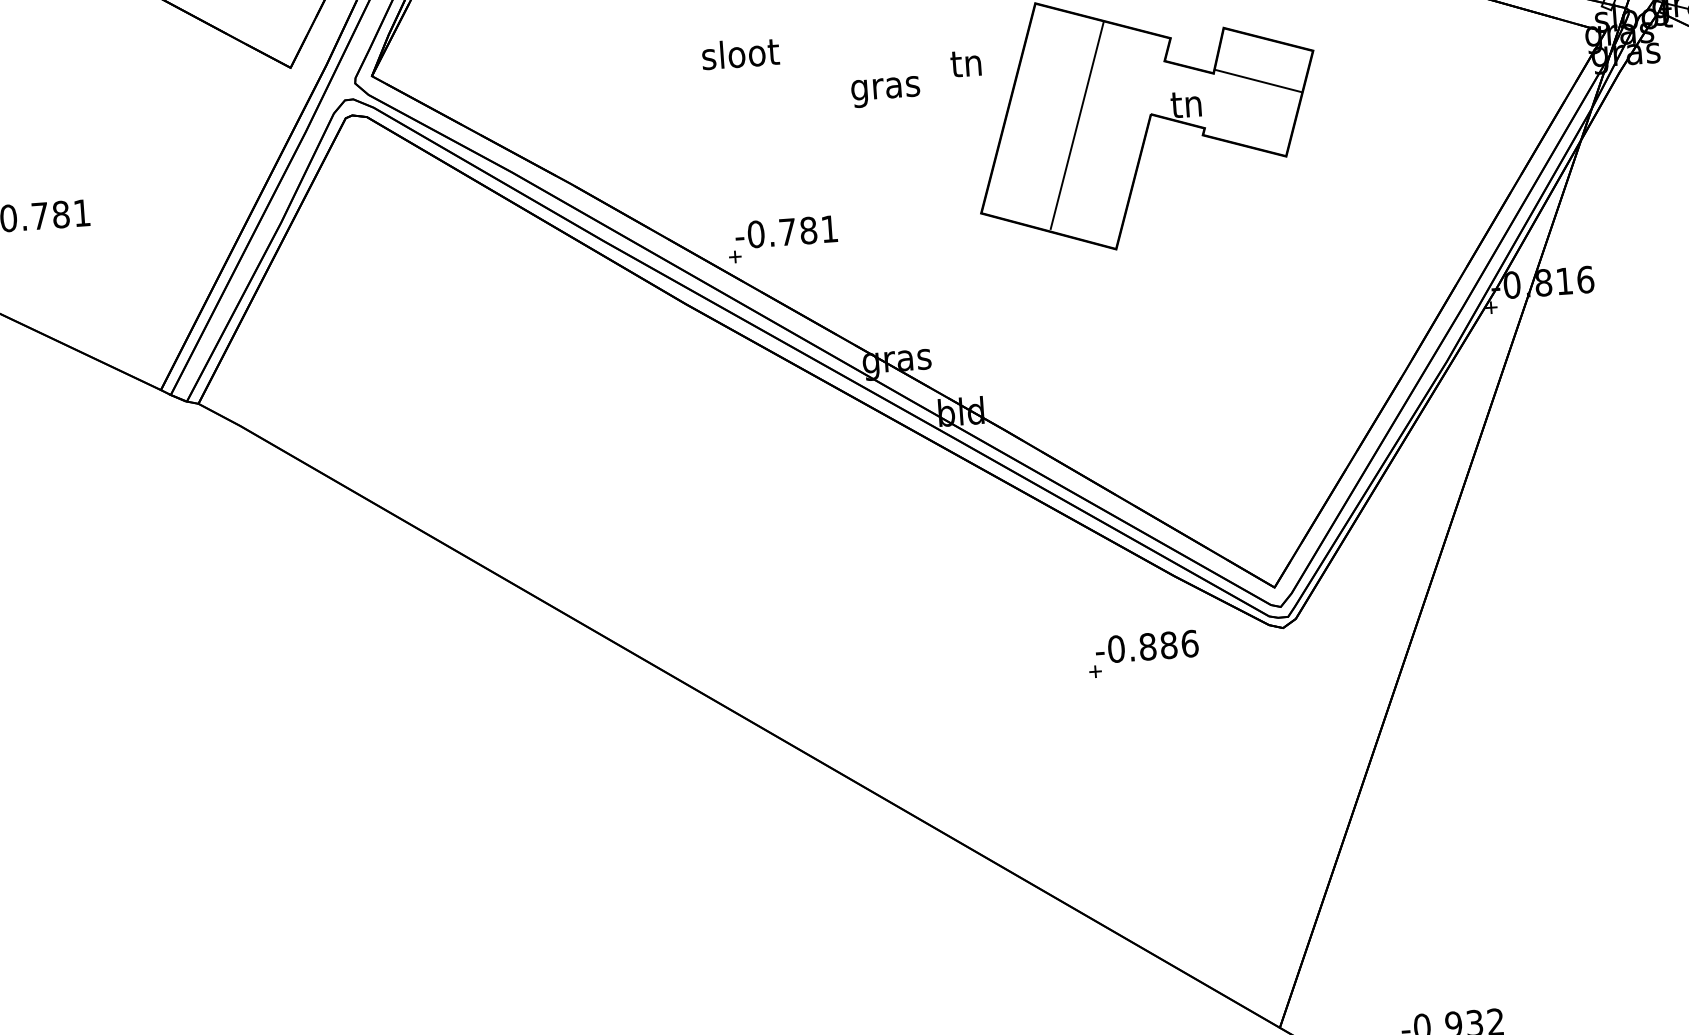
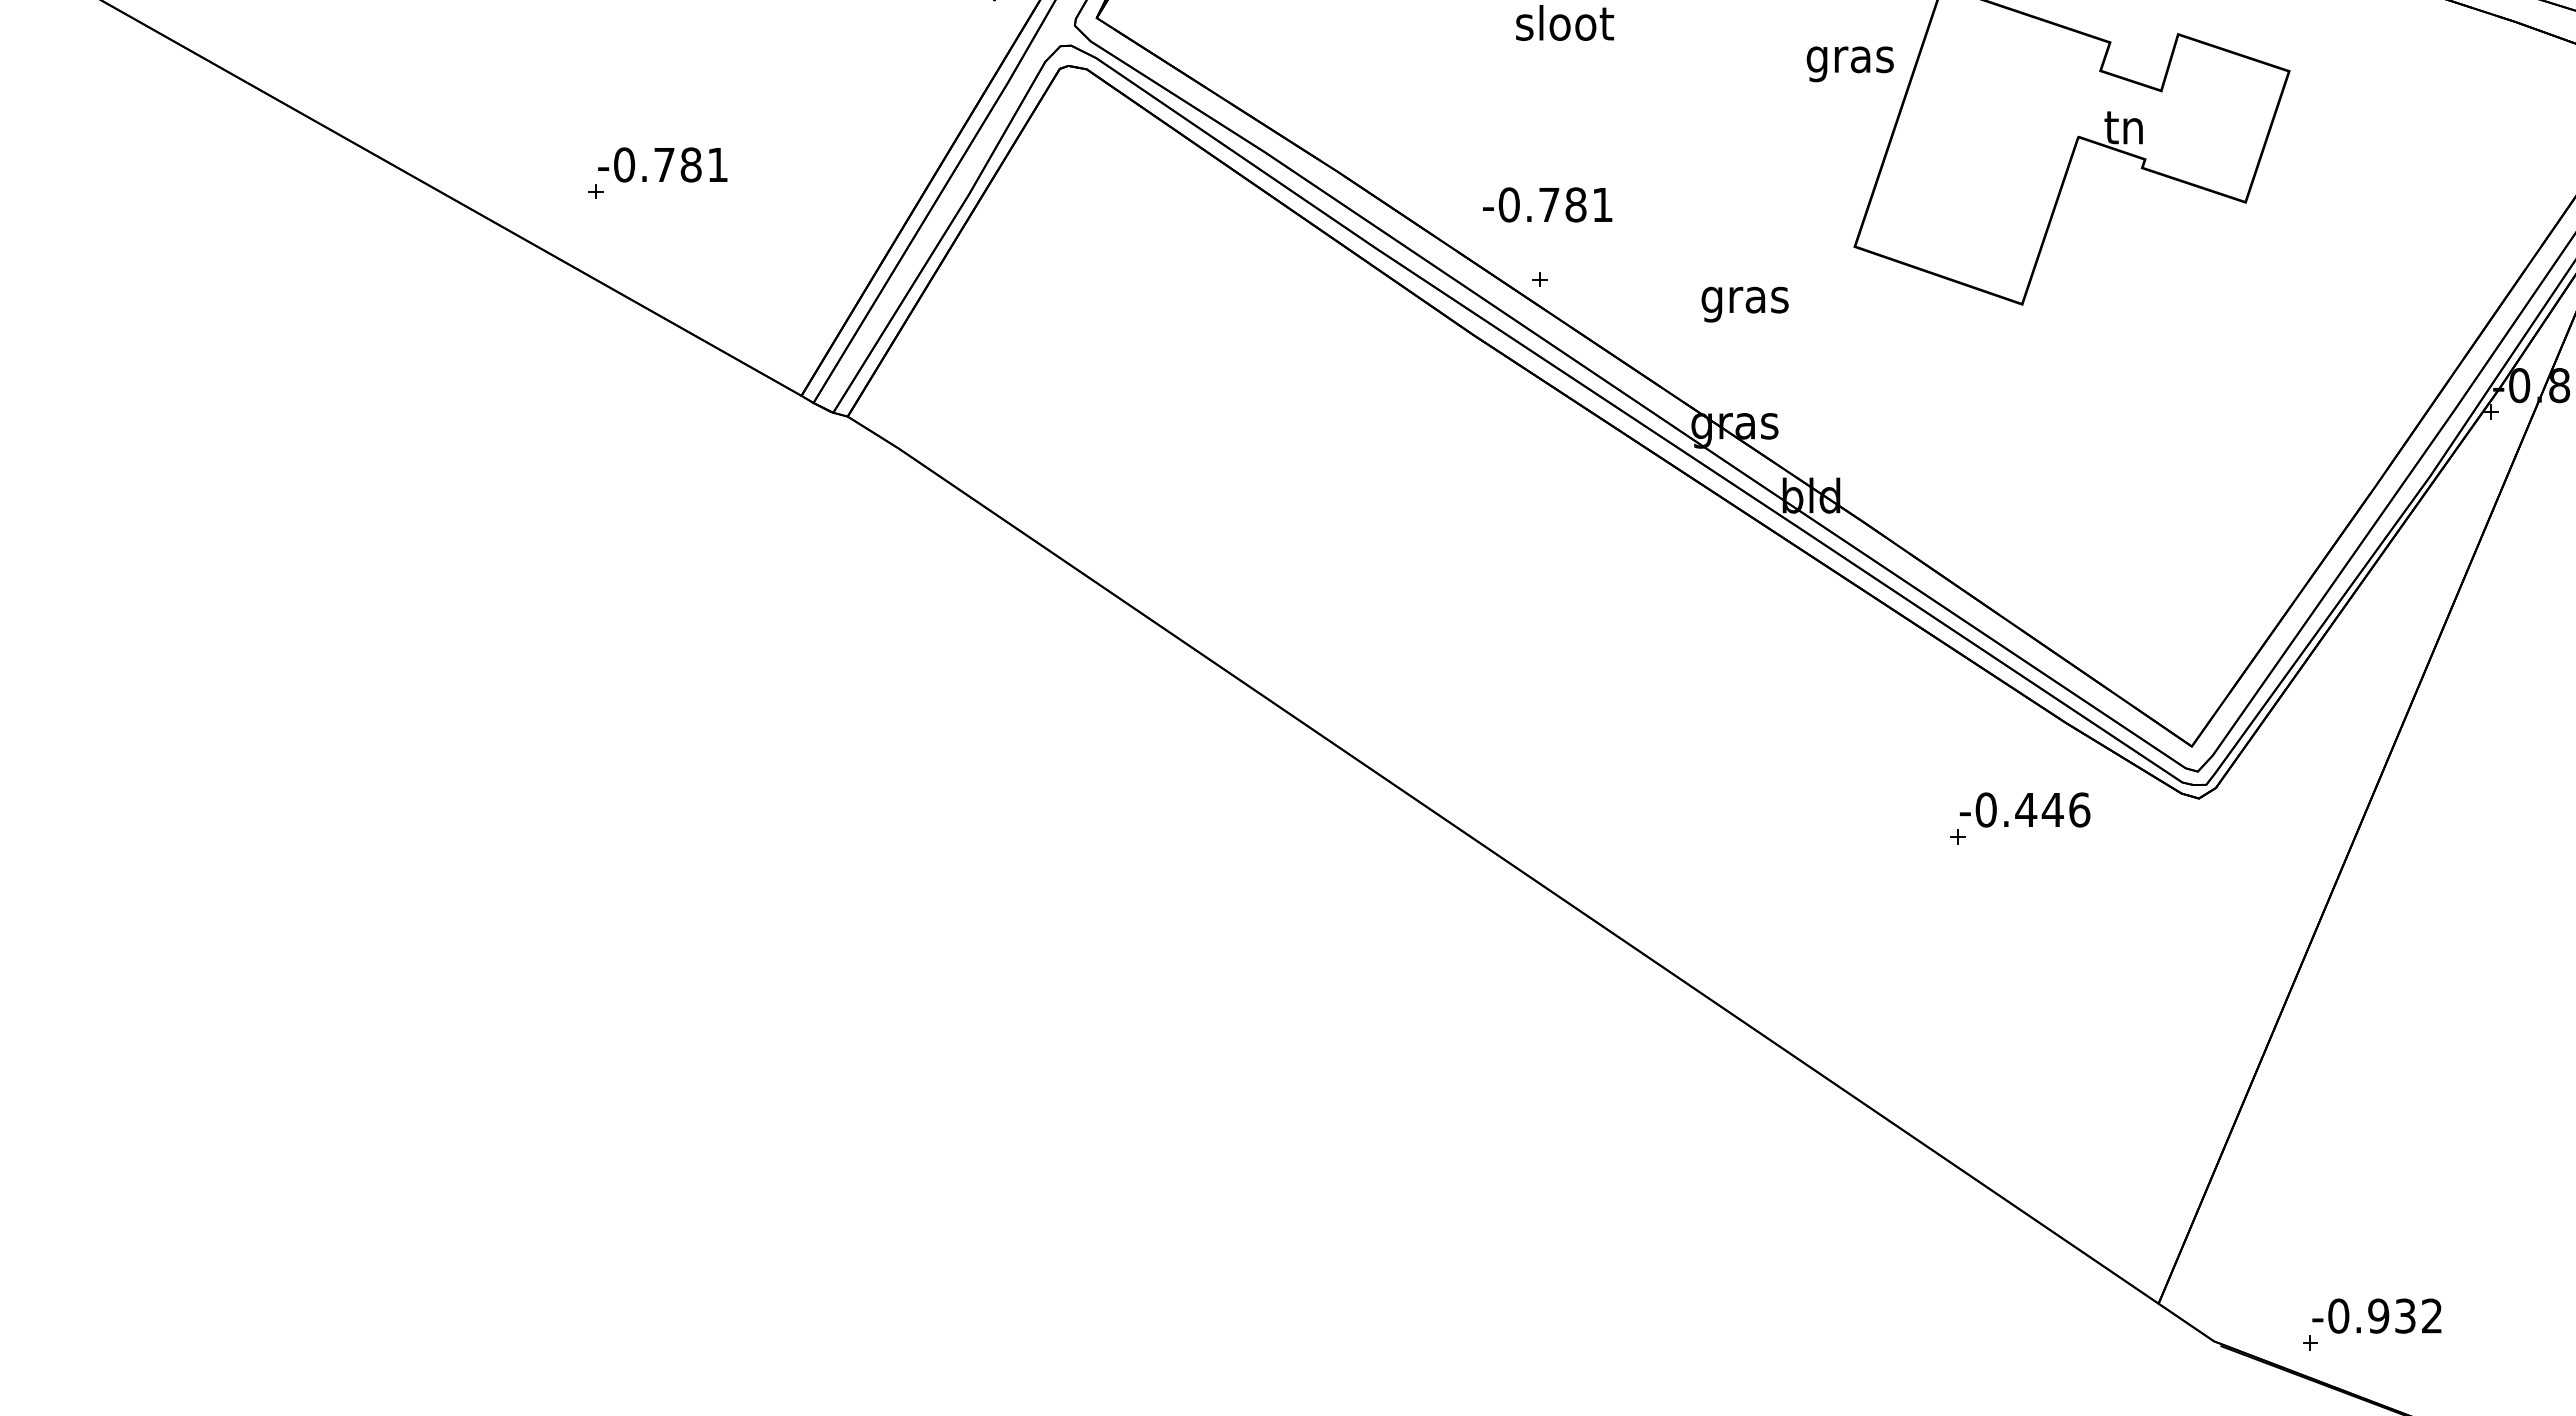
text: (966, 67) -> (1849, 60), tn -> gras
line: (1258, 80) -> (2217, 104), removed
text: (885, 91) -> (1744, 304), moved
line: (1076, 125) -> (1983, 144), removed
text: (786, 231) -> (1547, 204), moved
text: (1158, 645) -> (2039, 809), -0.886 -> -0.446

